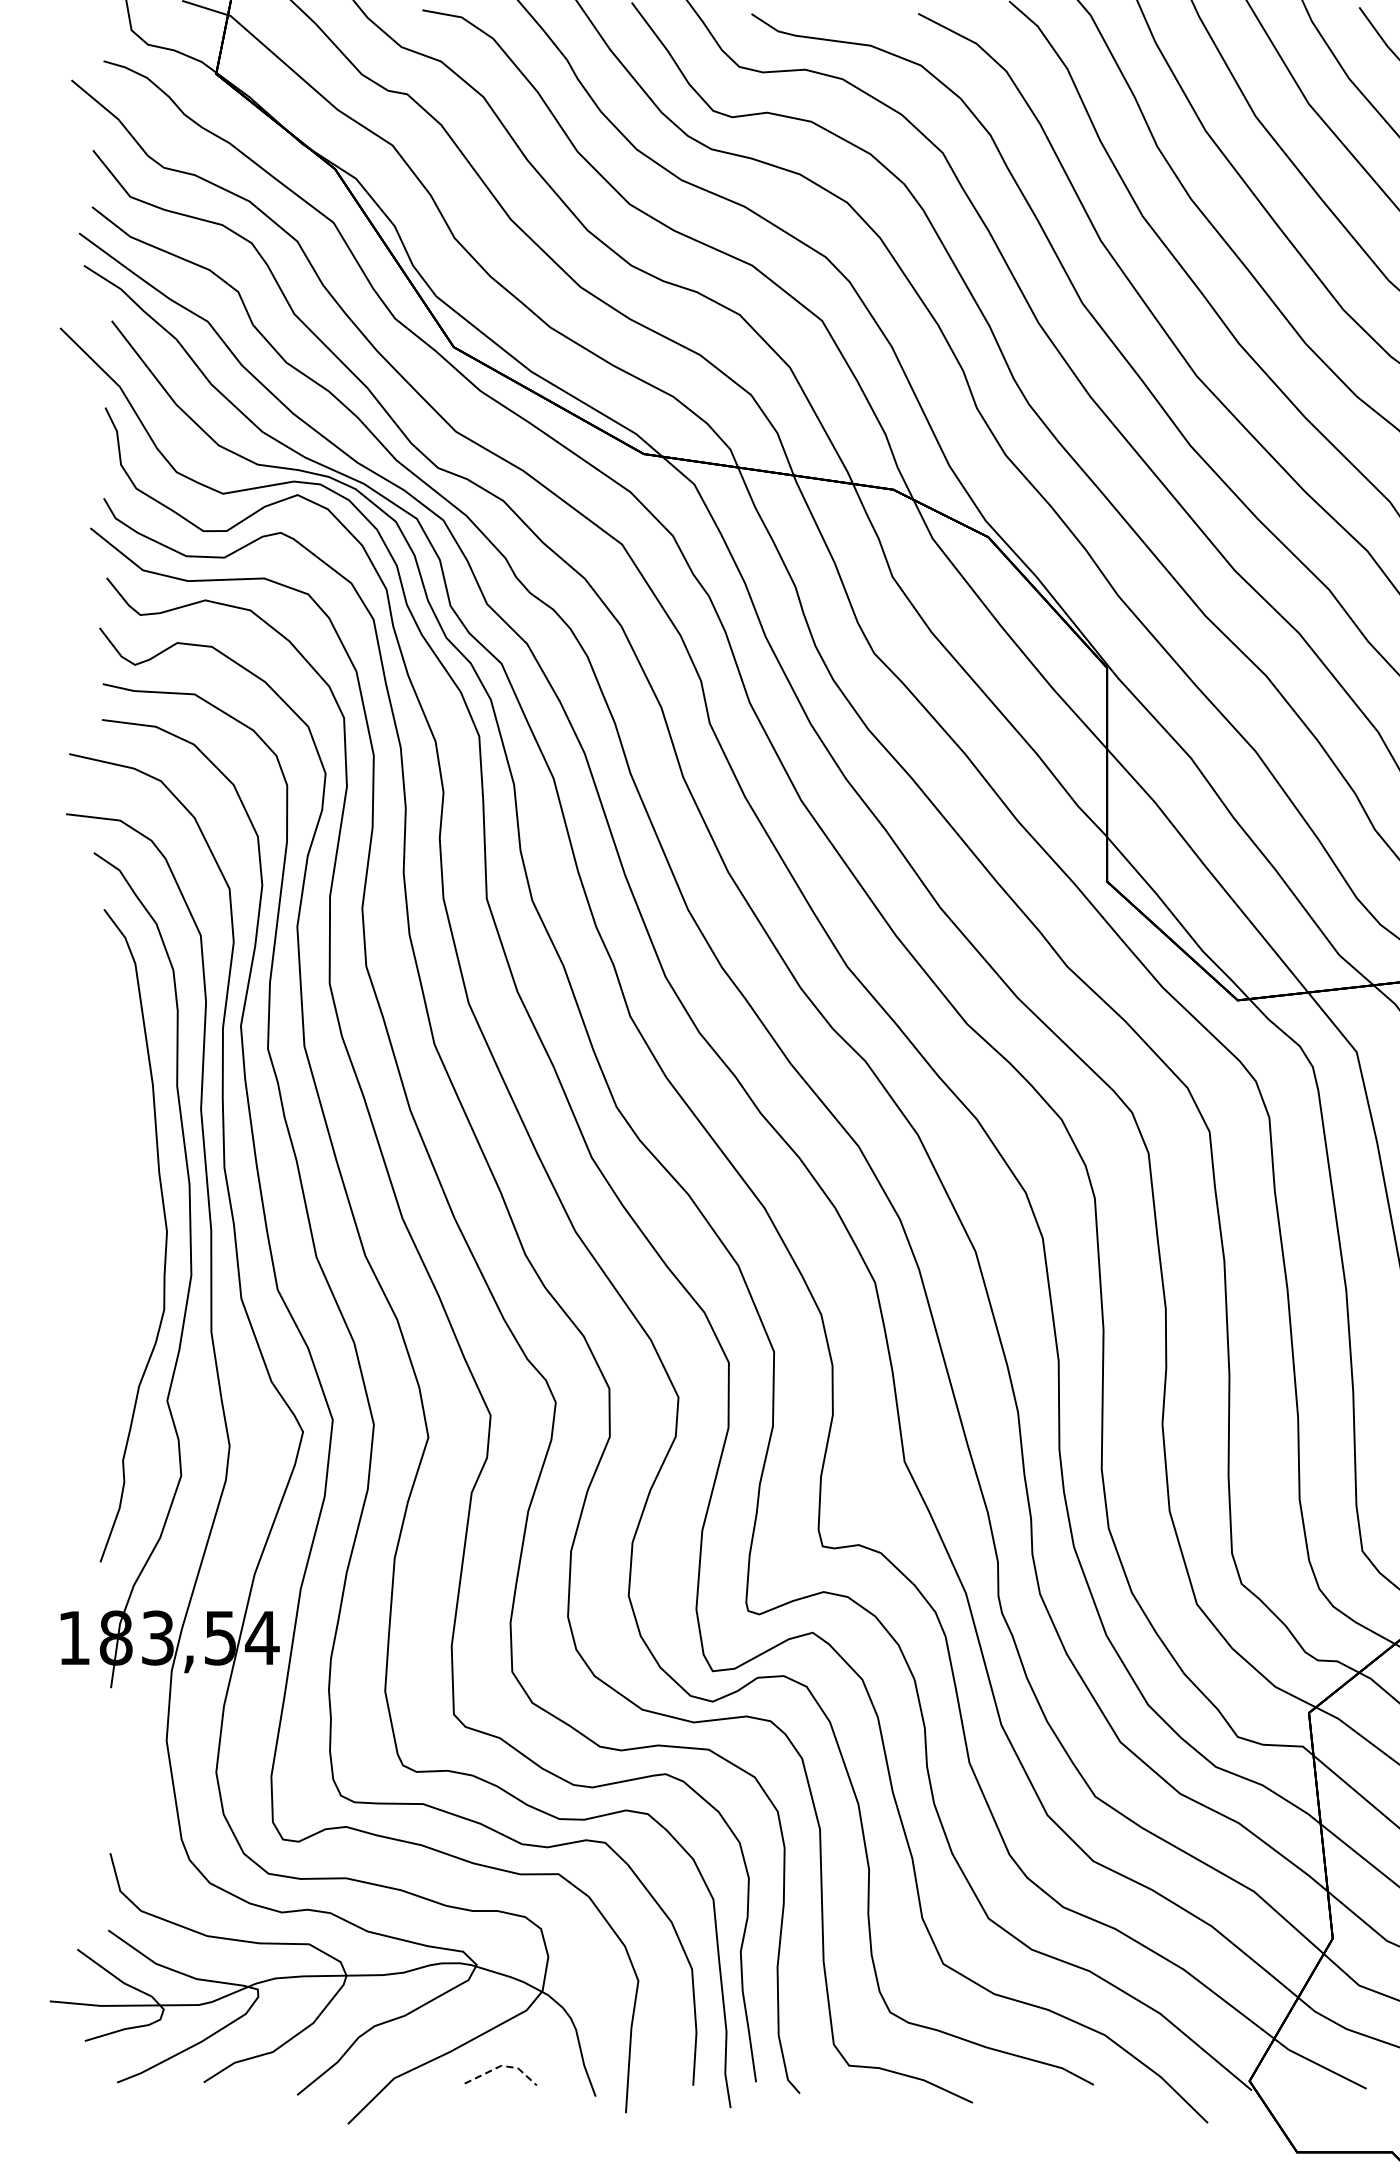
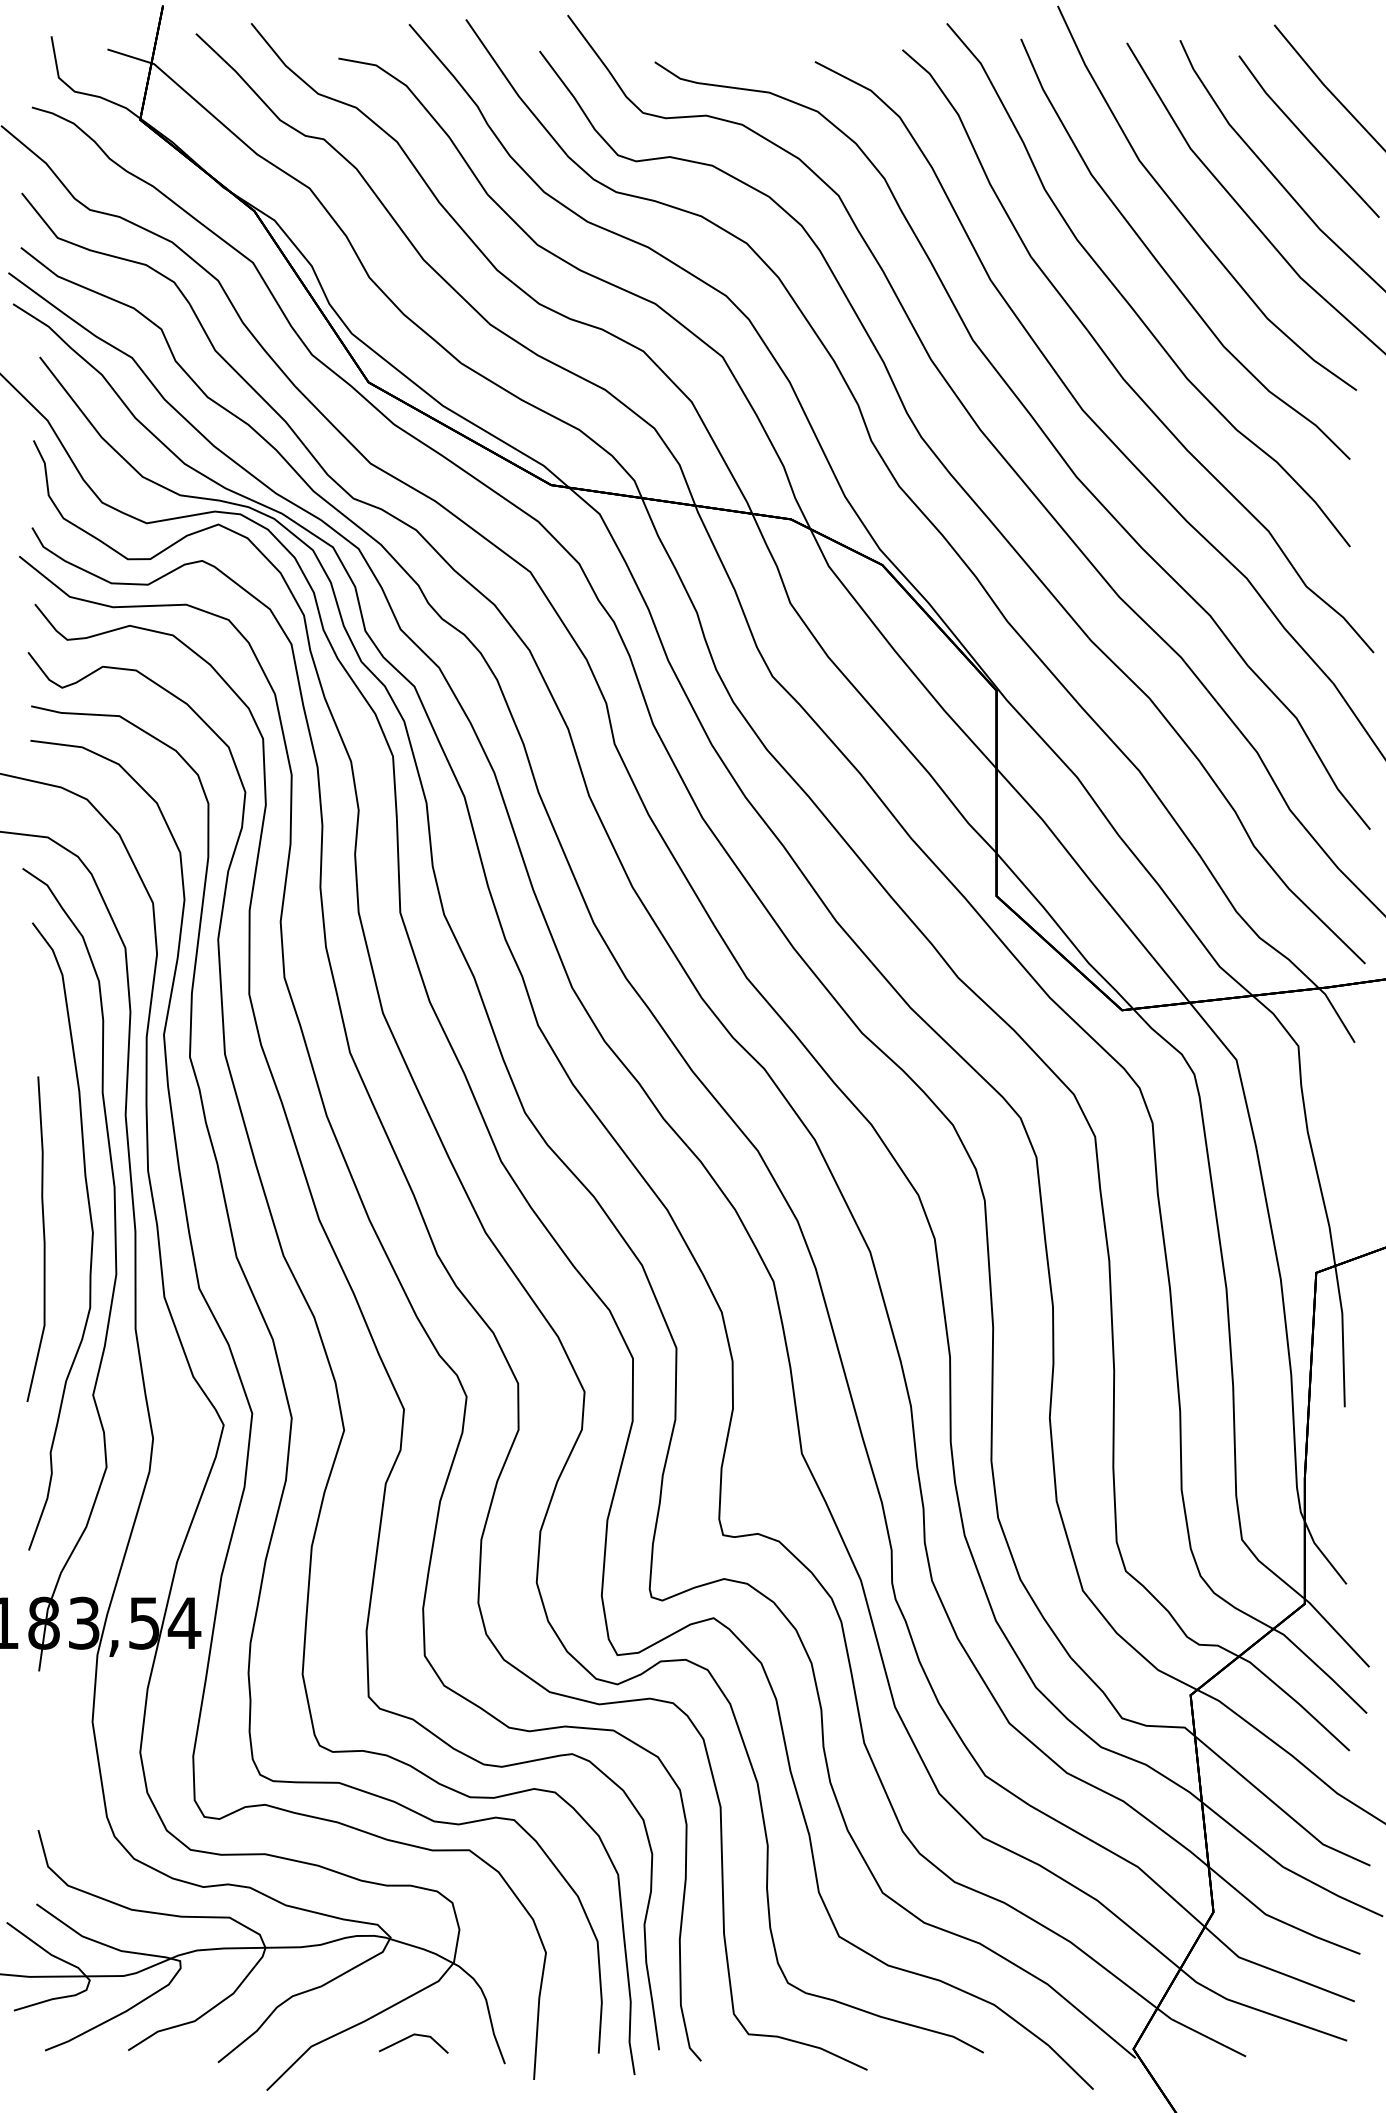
curve: (115, 1237) -> (43, 1238), added
line: (502, 2065) -> (415, 2034), dashed -> solid

